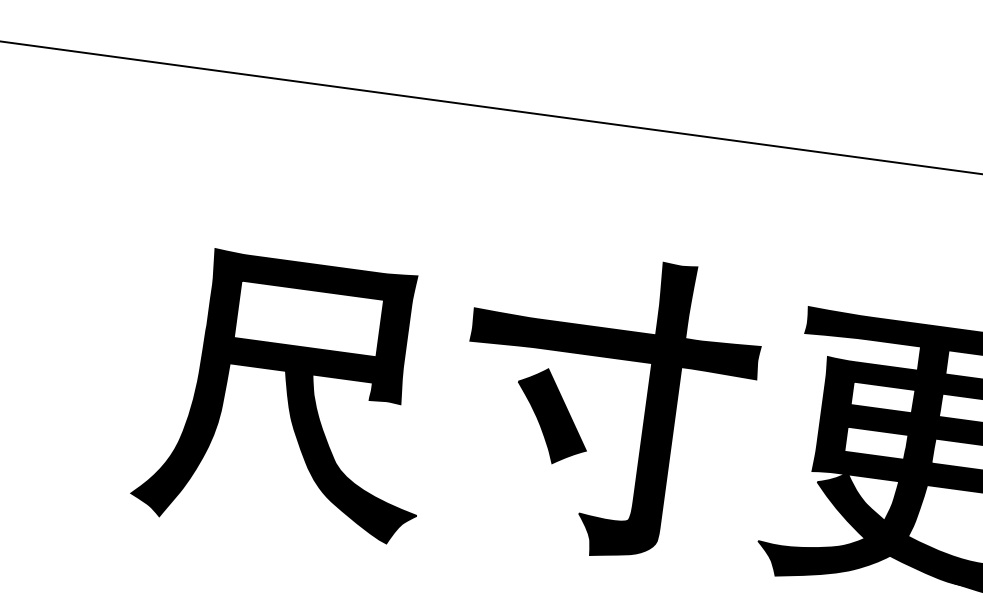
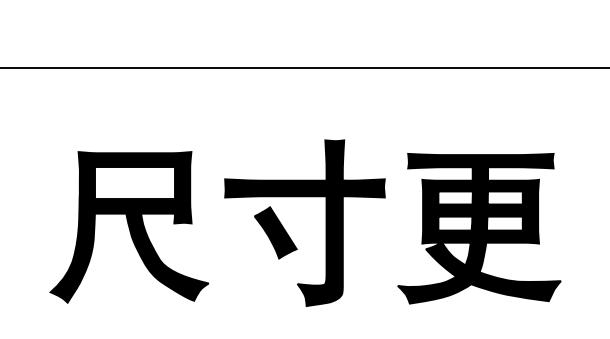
part: (288, 396) -> (129, 227), moved

